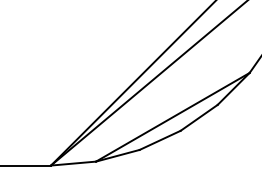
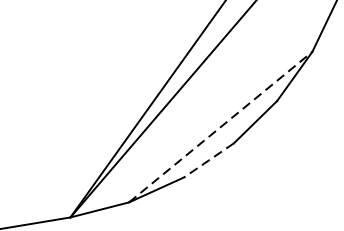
line: (172, 117) -> (220, 127), solid -> dashed
line: (160, 140) -> (209, 160), solid -> dashed

